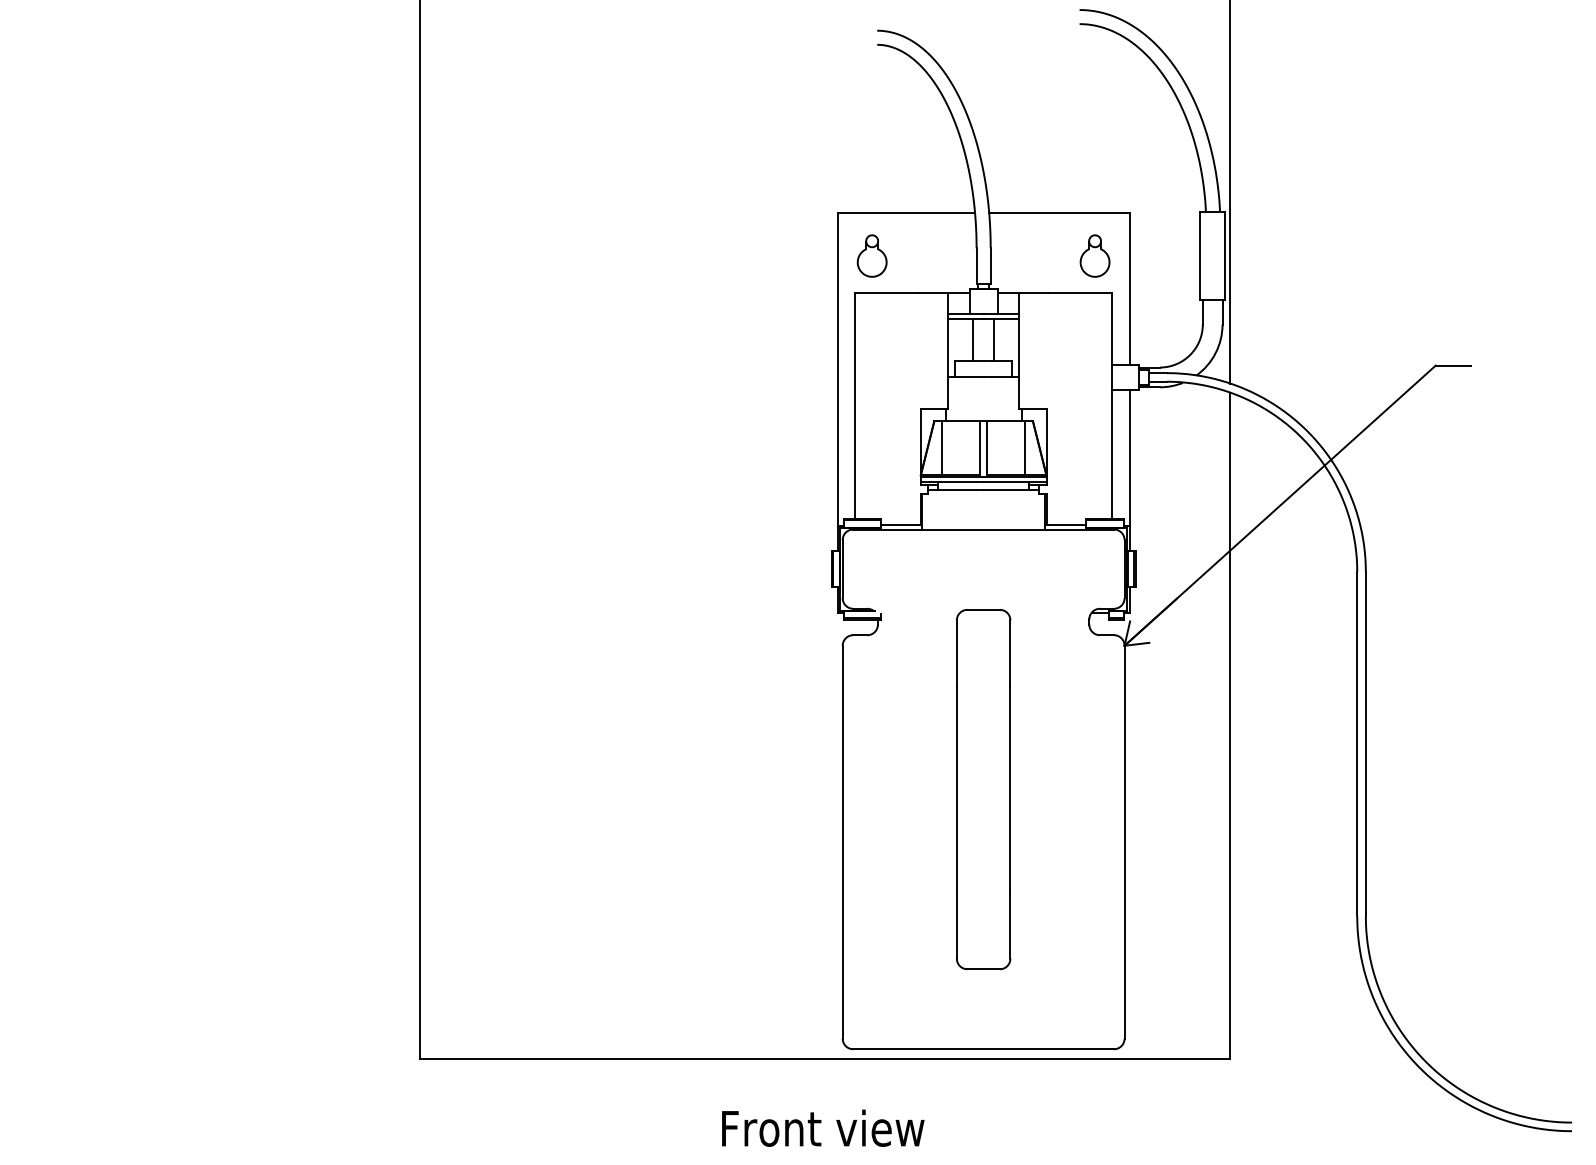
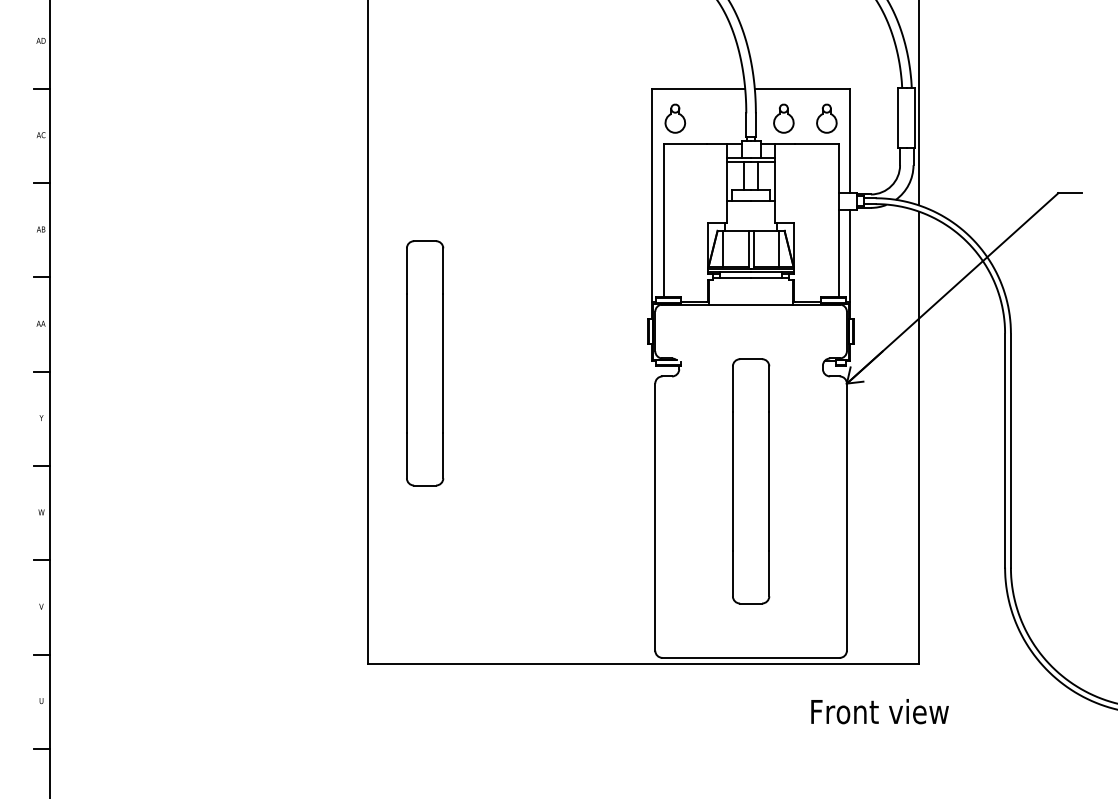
part: (1031, 255) -> (783, 118), added
part: (504, 616) -> (425, 363), added
text: (822, 1128) -> (879, 711), moved

